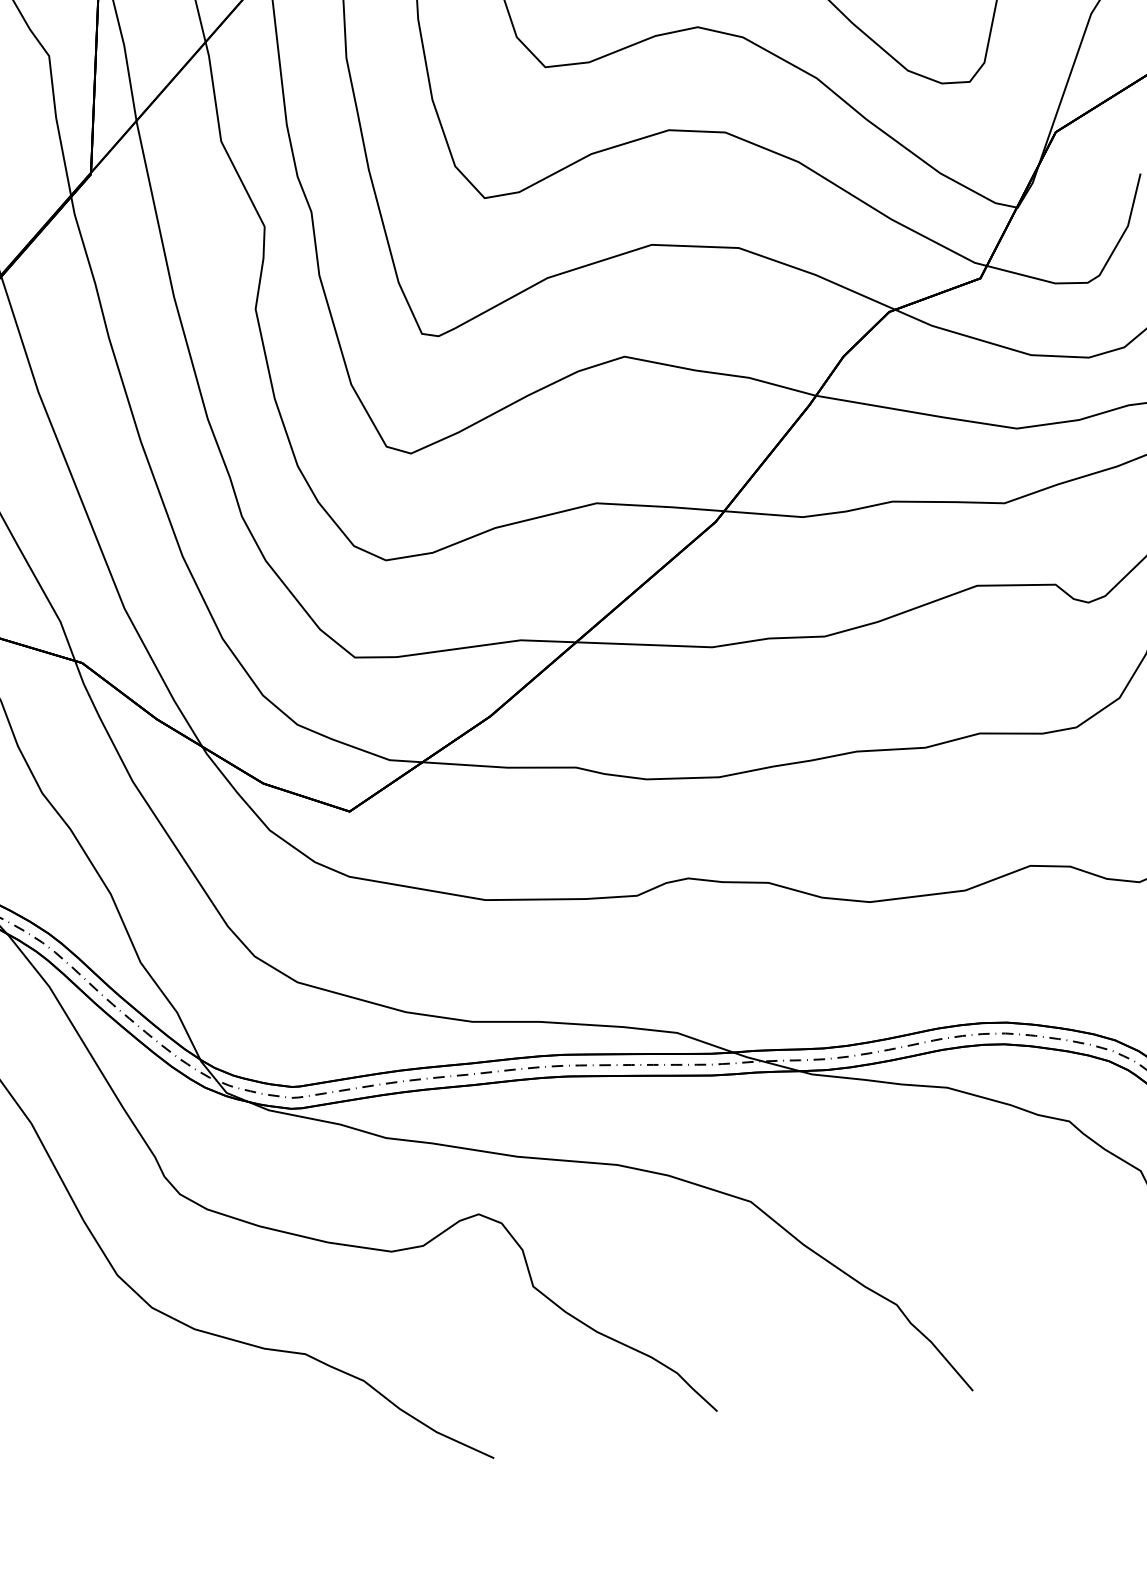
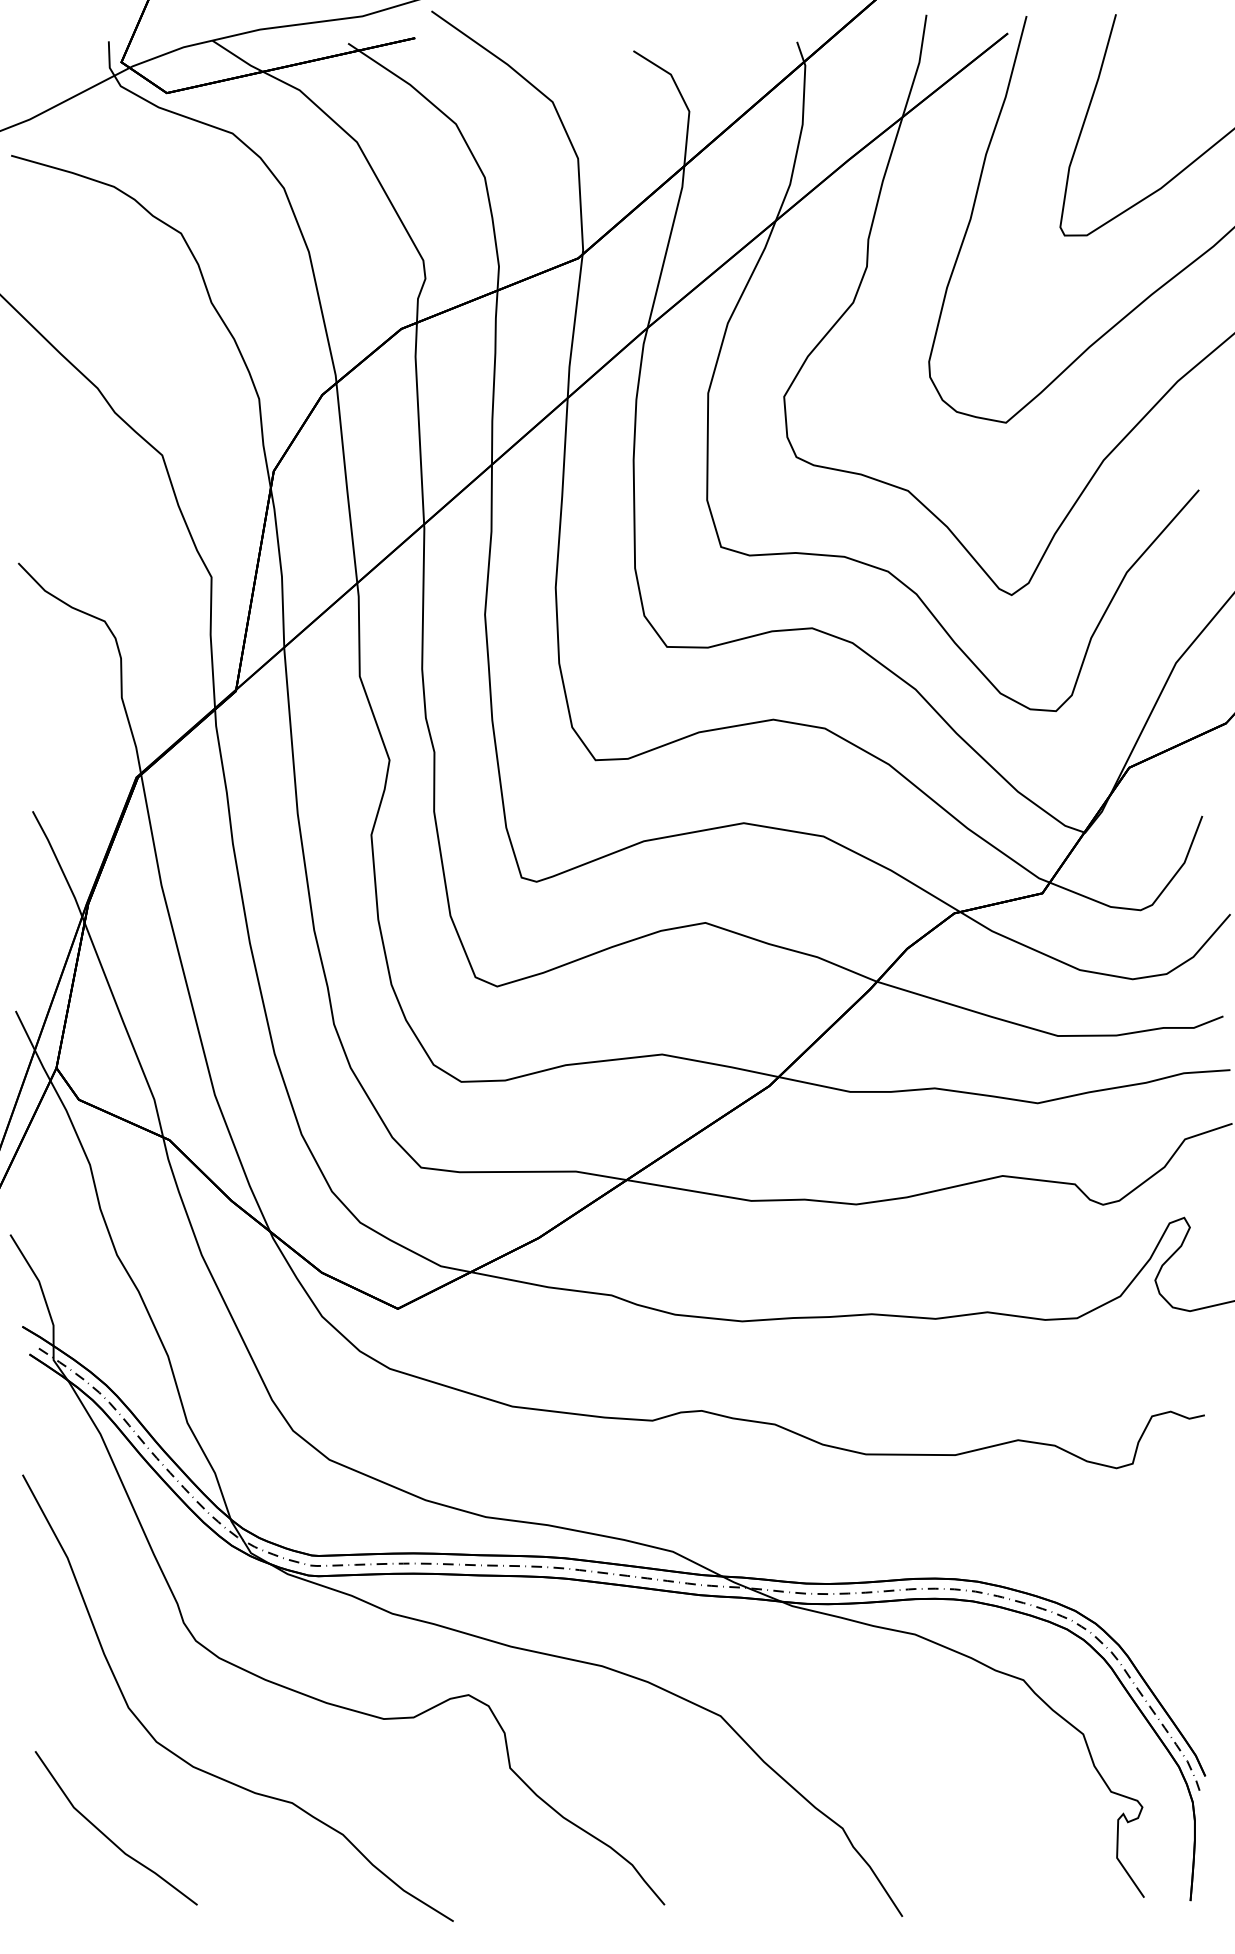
line: (112, 1415) -> (107, 1836), added

